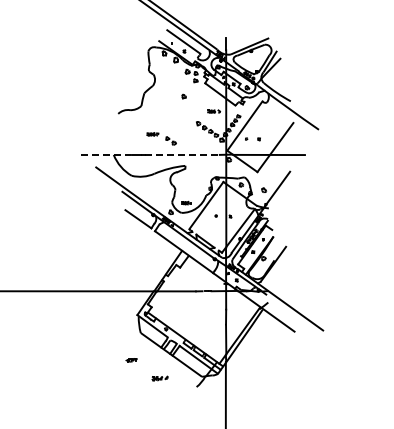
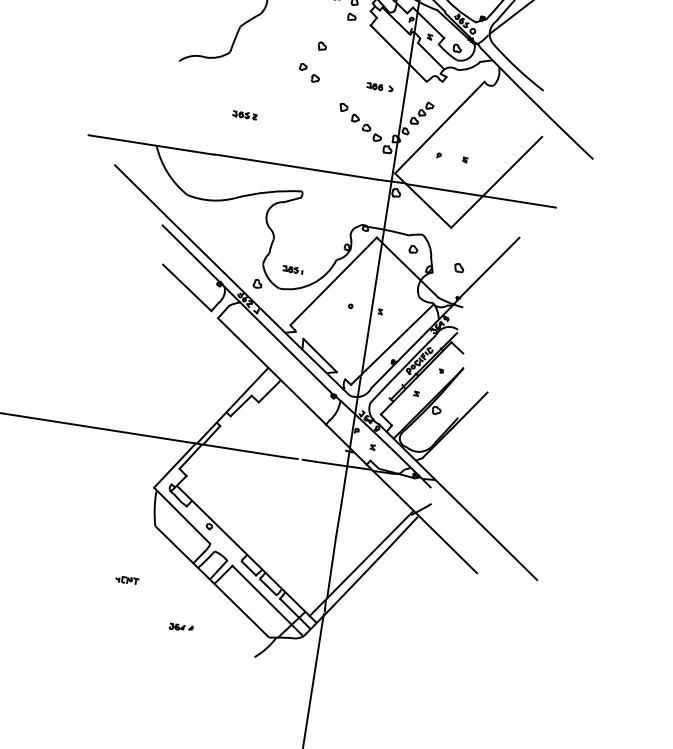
part: (170, 140) -> (308, 71), moved
line: (182, 154) -> (300, 166), dashed -> solid
line: (106, 155) -> (141, 144), dashed -> solid
part: (160, 378) -> (181, 627), size x0.71

